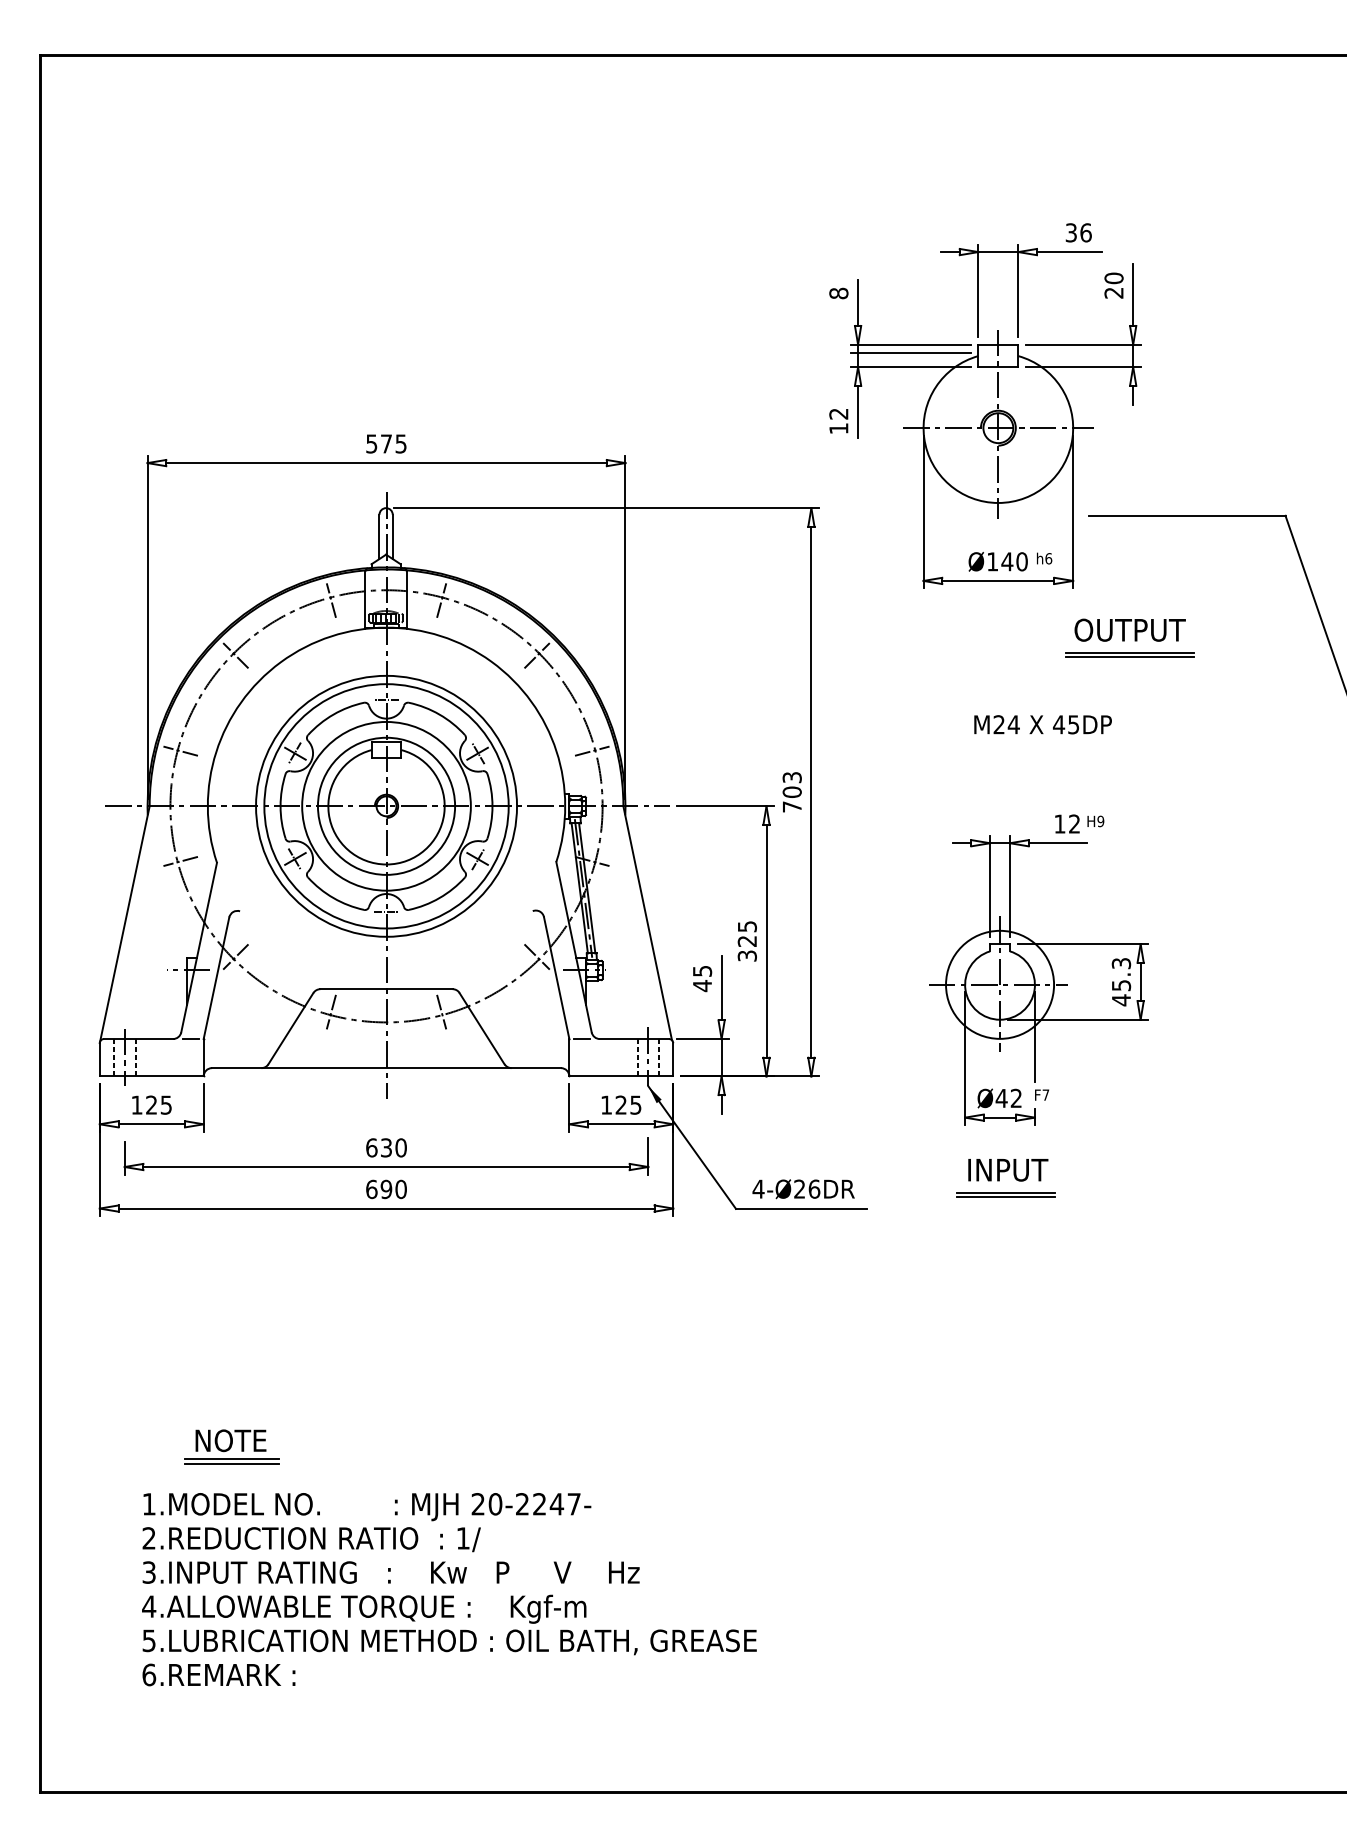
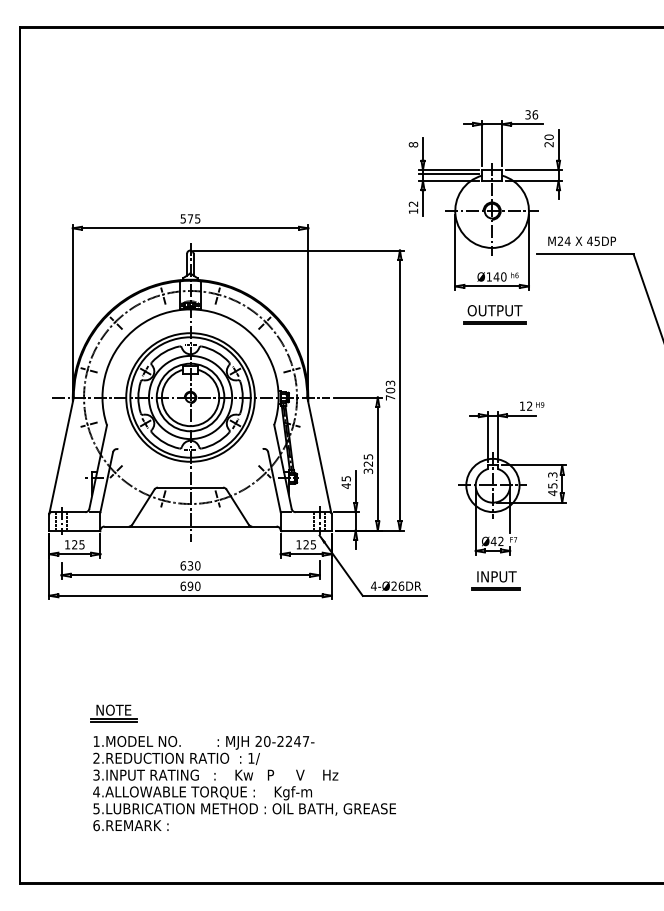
part: (1128, 637) -> (494, 314), moved
text: (1041, 723) -> (581, 240), moved
text: (449, 1589) -> (244, 783), moved

